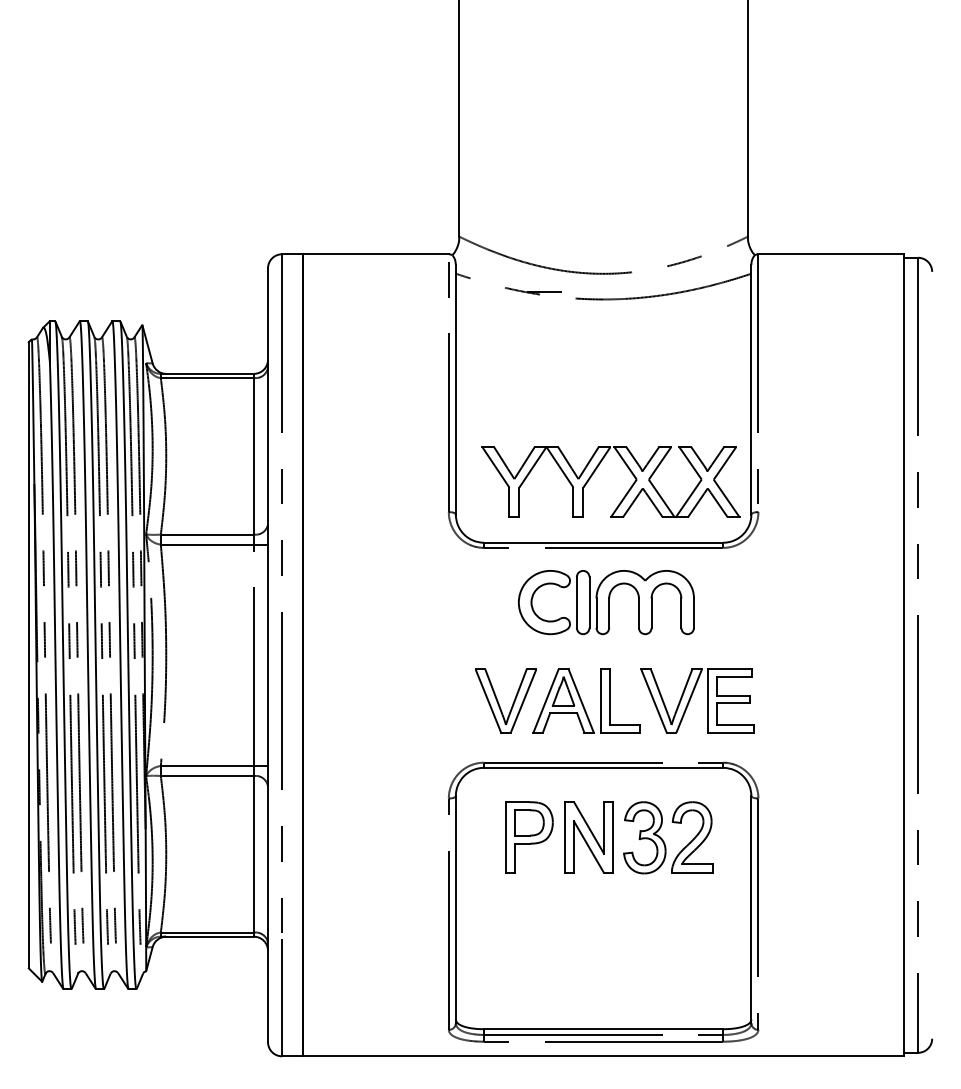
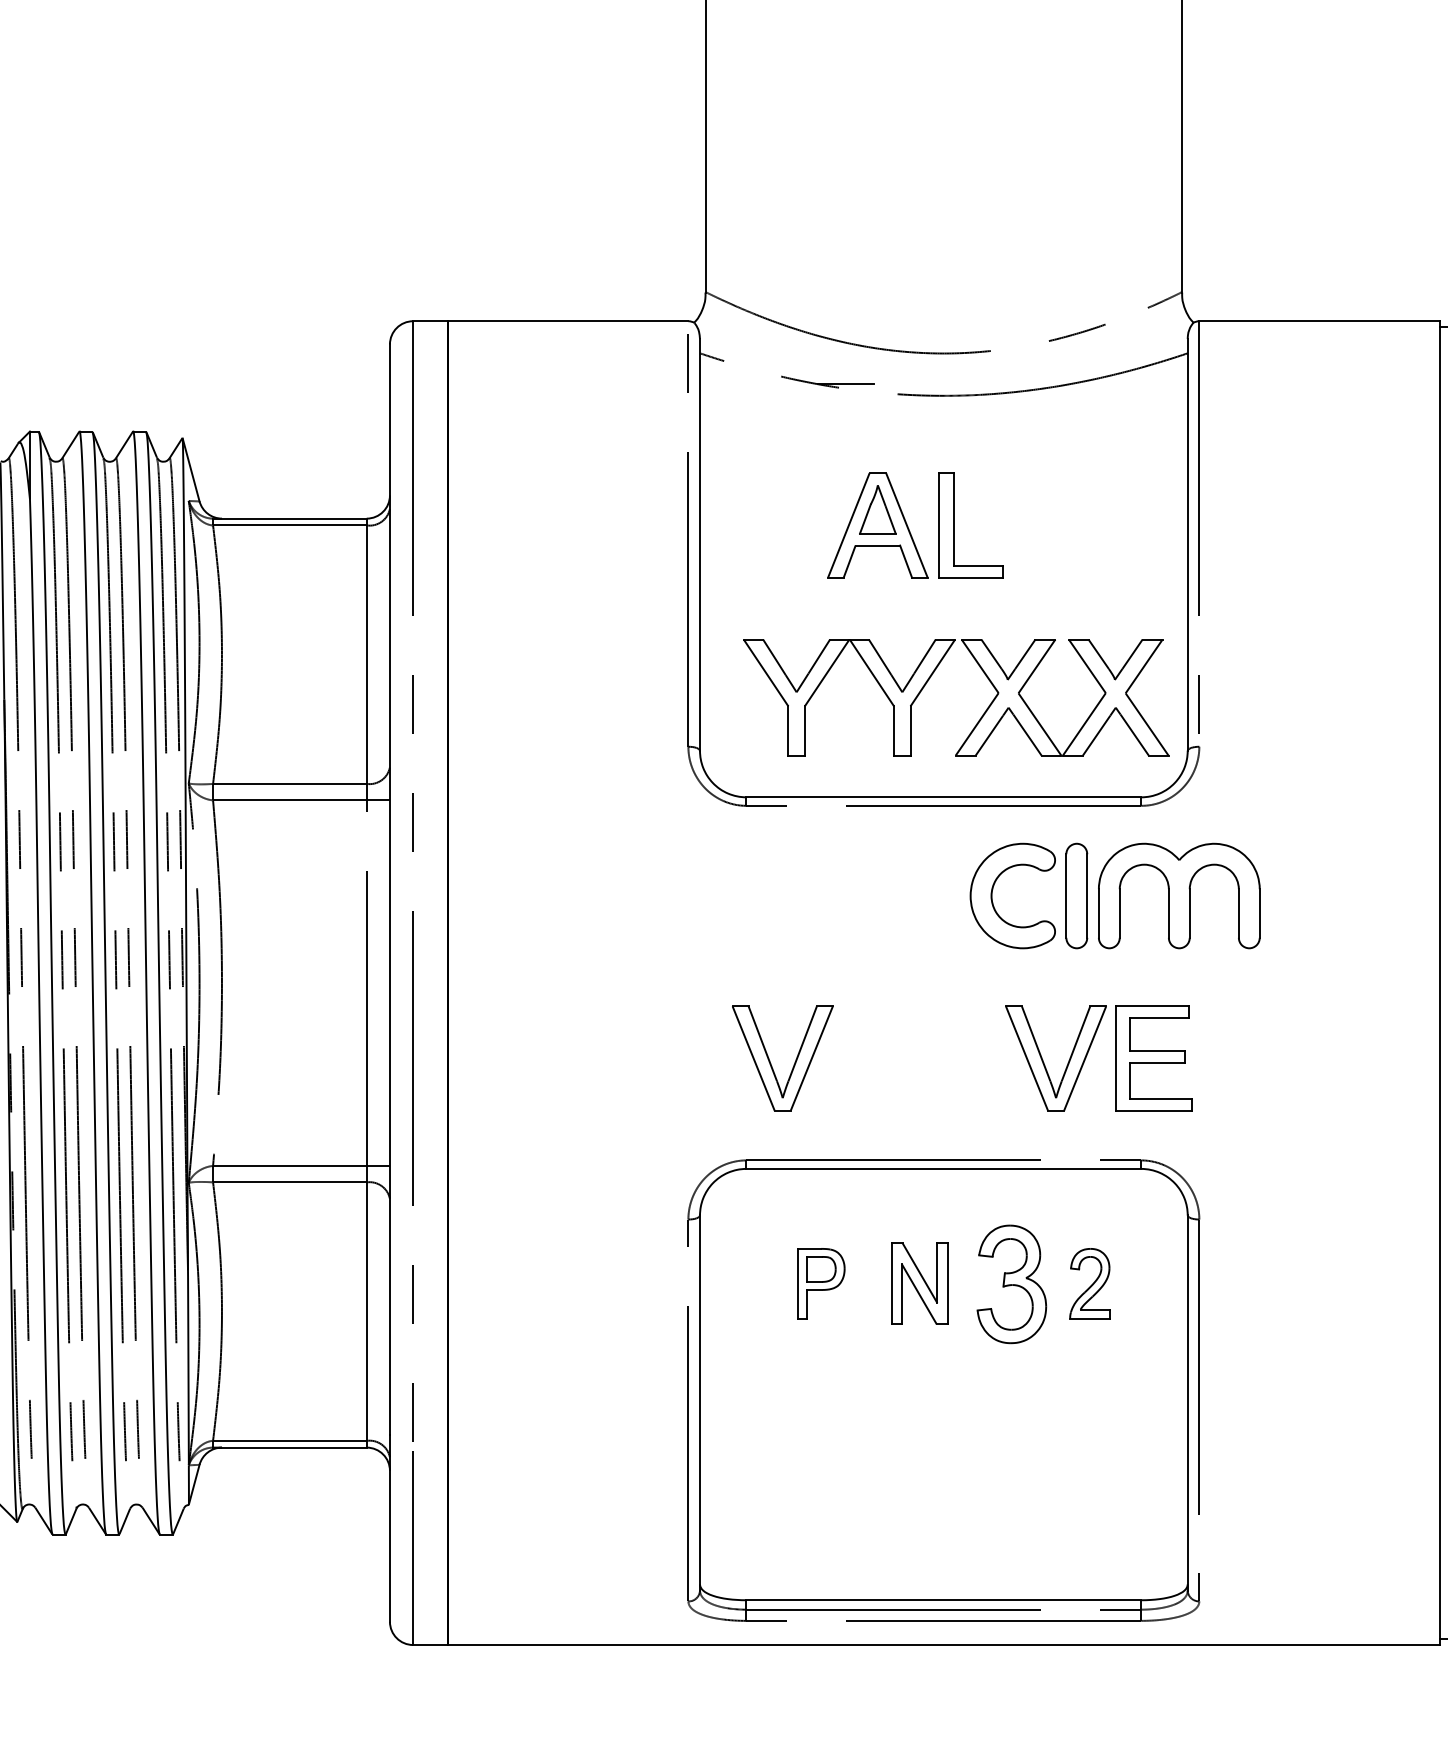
part: (606, 602) -> (1115, 895), moved
part: (586, 700) -> (915, 524), moved
part: (529, 837) -> (821, 1283), size x0.6
part: (588, 837) -> (918, 1283), size x0.7
part: (692, 837) -> (1090, 1283), size x0.6

